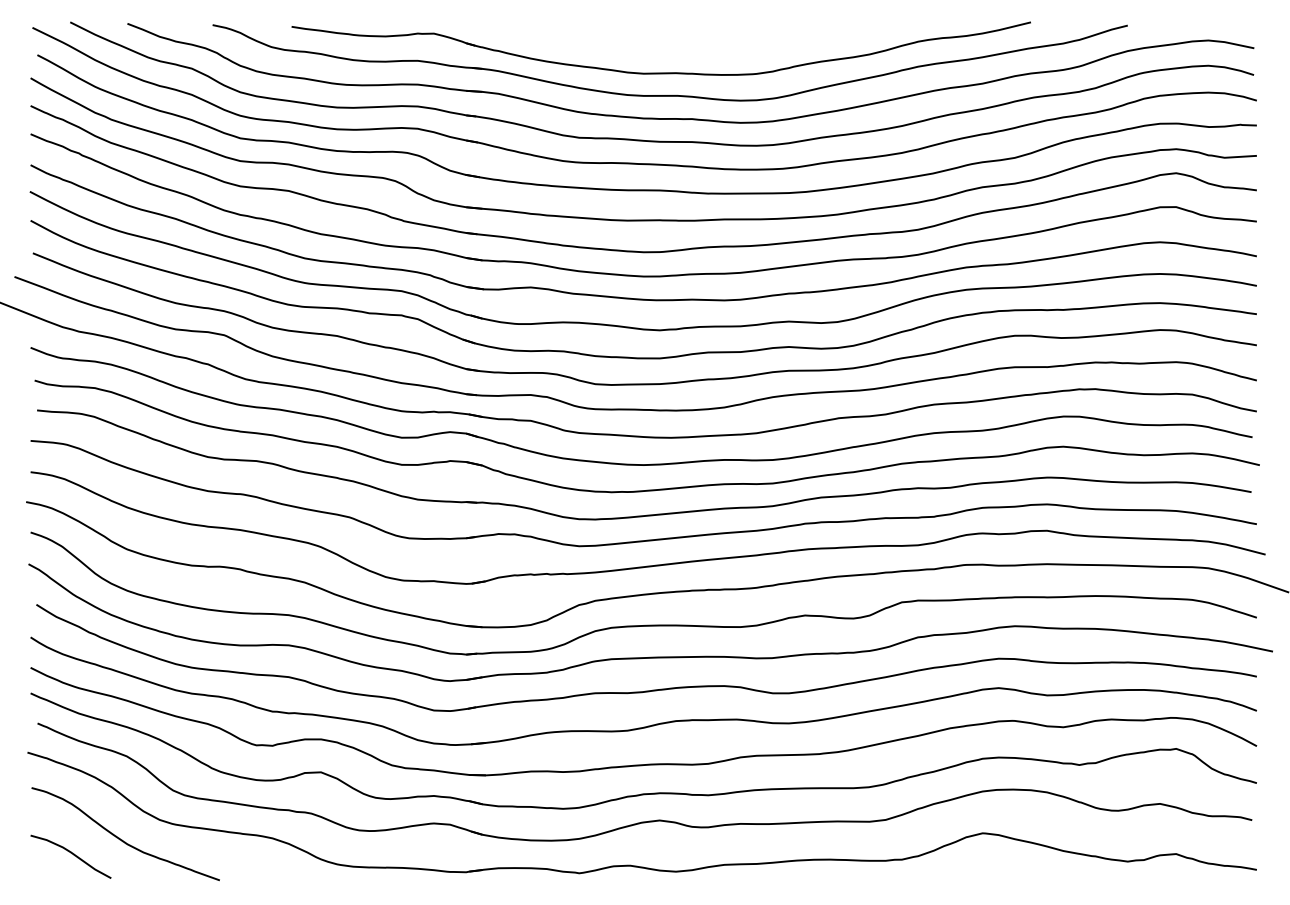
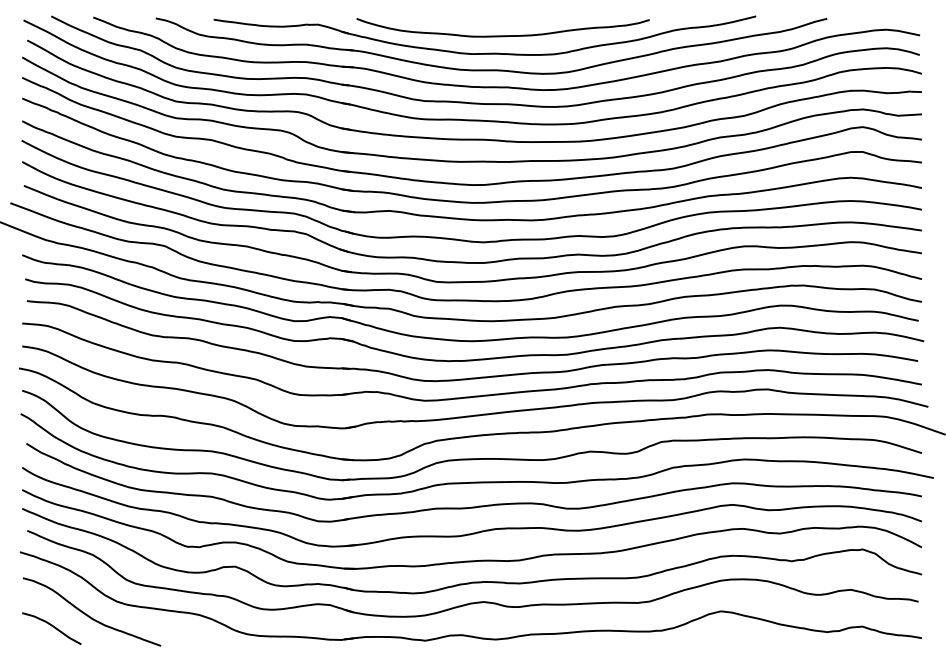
curve: (685, 48) -> (502, 35), added

